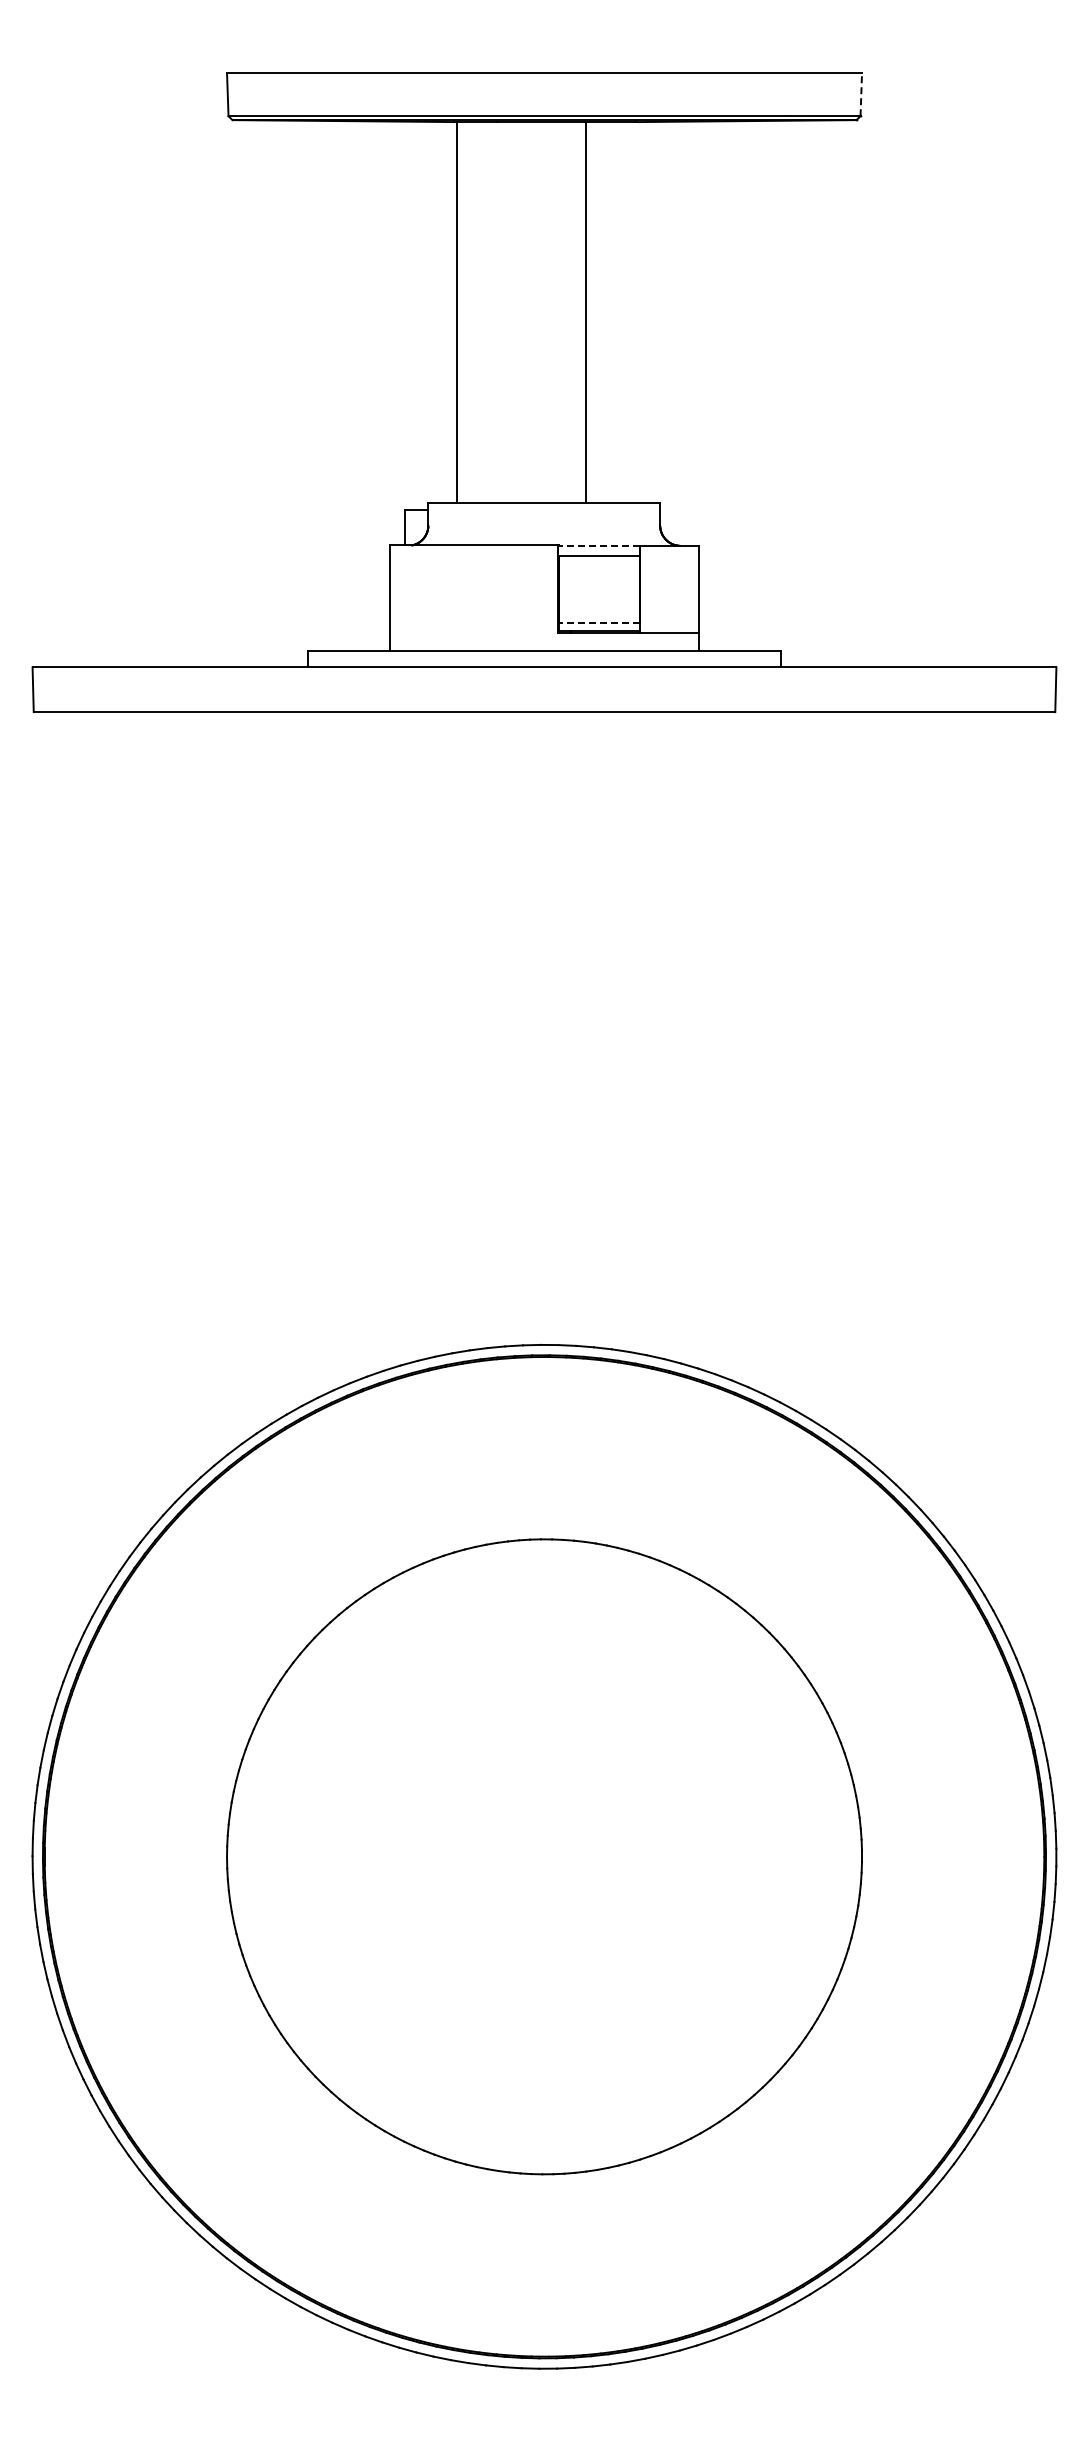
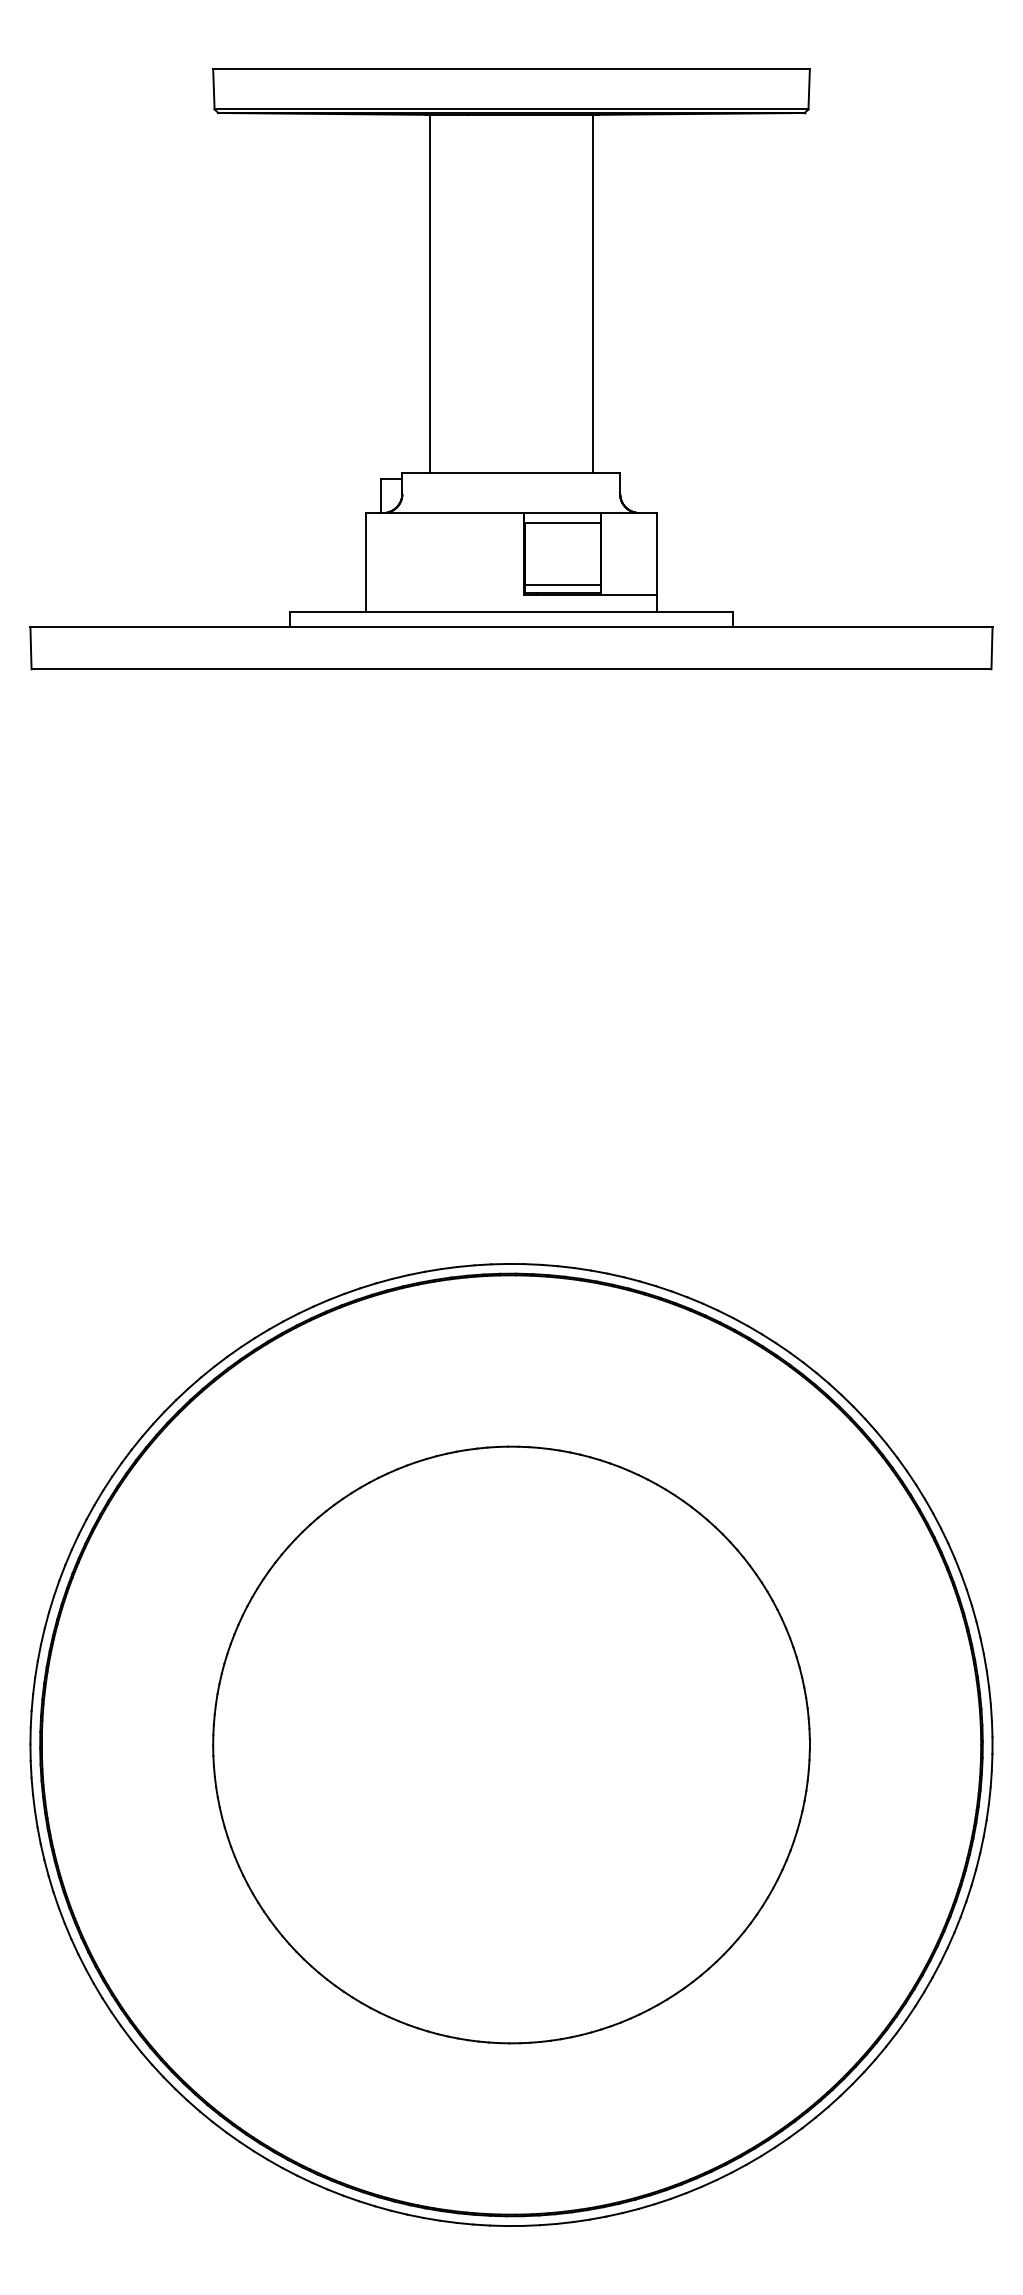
line: (861, 94) -> (809, 88), dashed -> solid
line: (585, 312) -> (593, 293), moved
line: (598, 545) -> (562, 512), dashed -> solid
line: (599, 622) -> (563, 585), dashed -> solid

